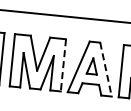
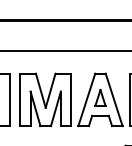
line: (63, 65) -> (71, 100), dashed -> solid
line: (106, 69) -> (114, 99), dashed -> solid

